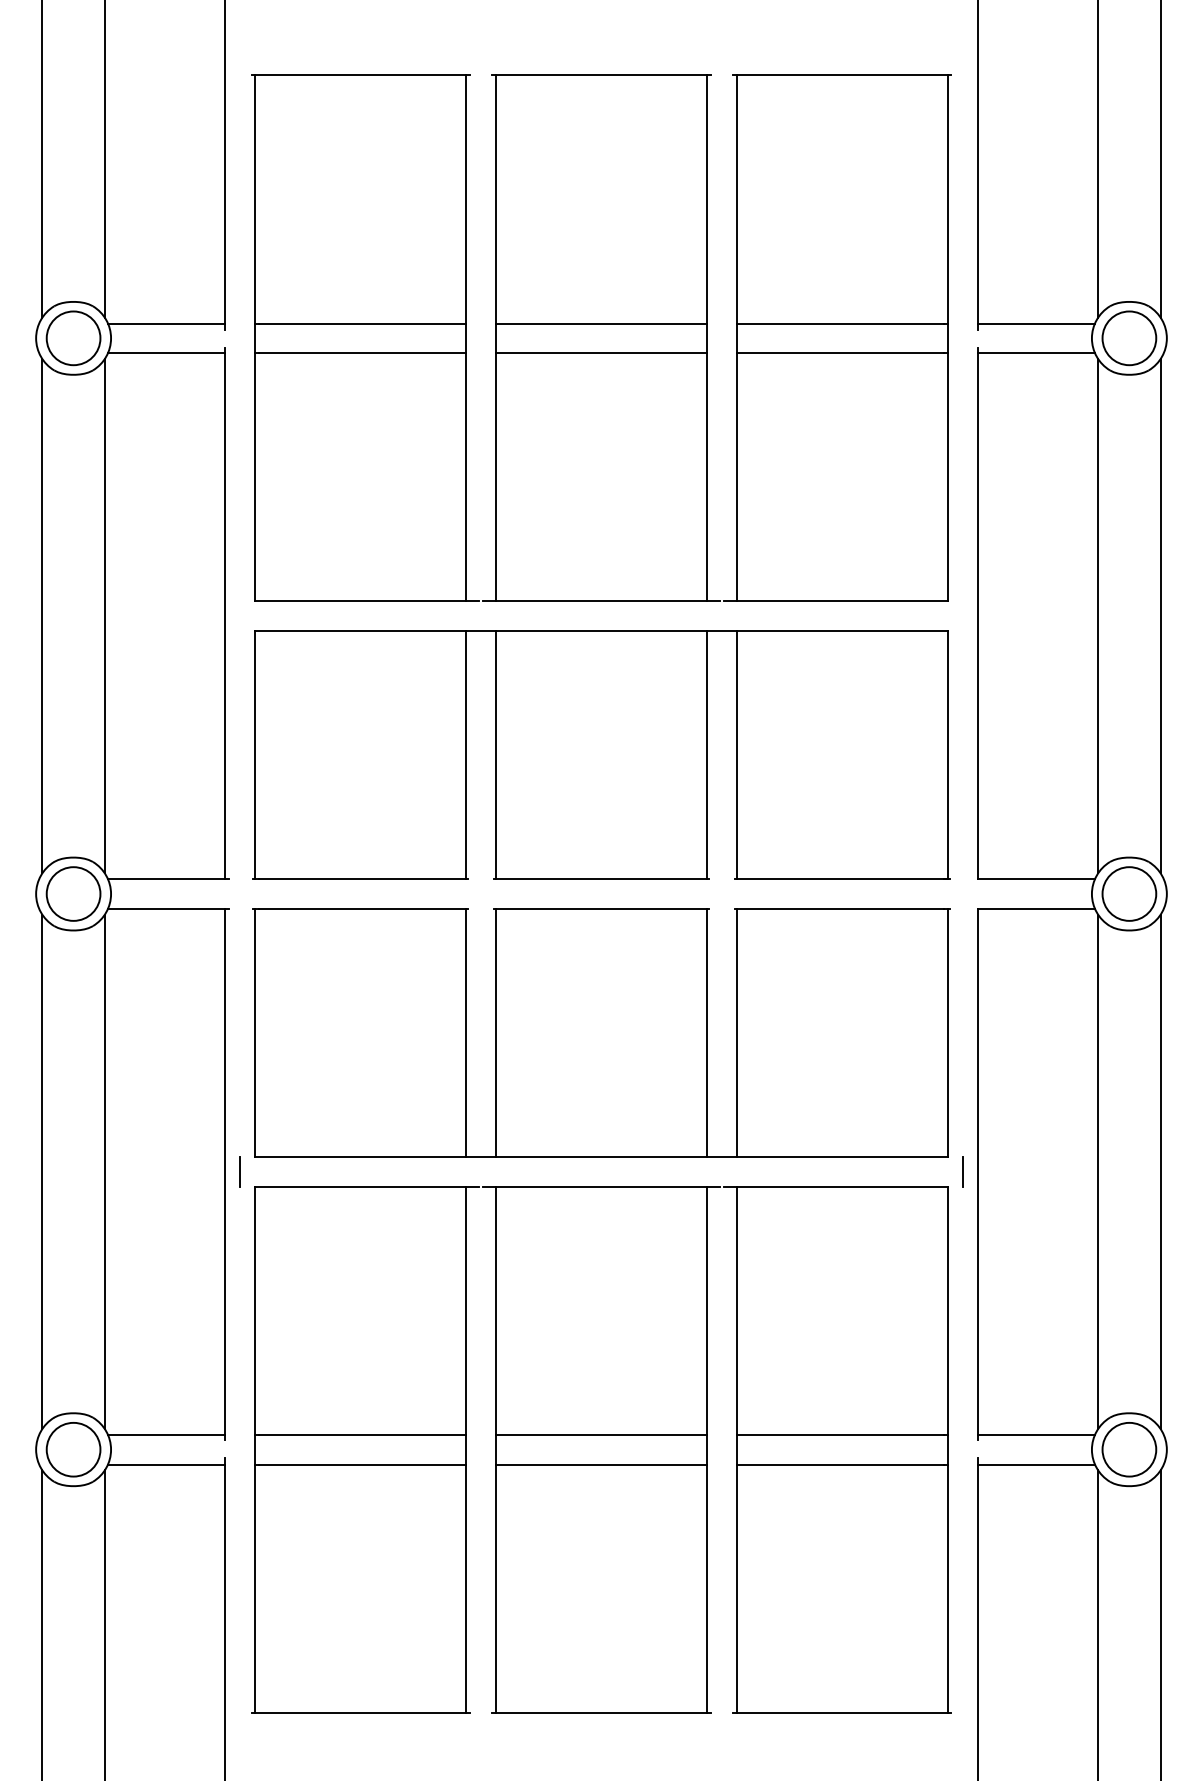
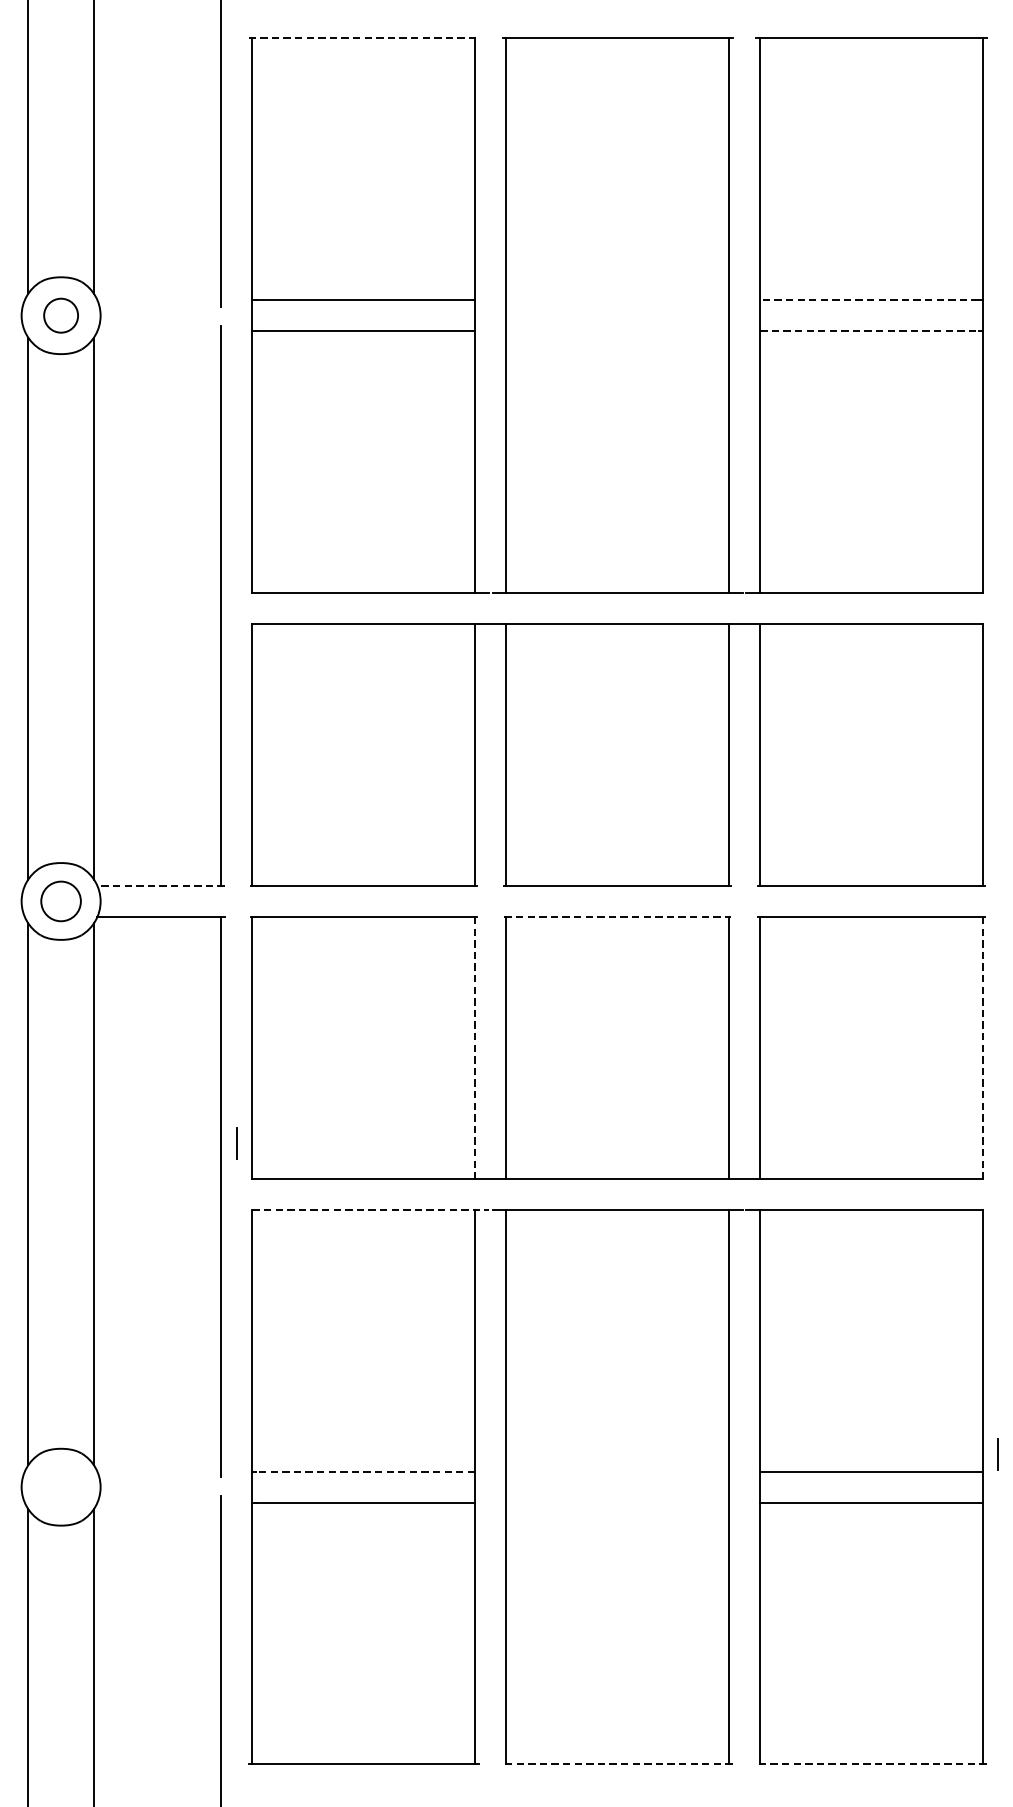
line: (361, 75) -> (364, 38), solid -> dashed
line: (166, 323) -> (159, 300), removed
line: (601, 323) -> (617, 300), removed
line: (840, 323) -> (869, 300), solid -> dashed
circle: (73, 338) -> (61, 315), size x0.6
line: (166, 353) -> (159, 331), removed
line: (601, 353) -> (617, 331), removed
line: (840, 353) -> (869, 331), solid -> dashed
line: (167, 879) -> (160, 886), solid -> dashed
circle: (73, 893) -> (61, 900), size x0.7
line: (602, 908) -> (618, 916), solid -> dashed
line: (466, 1033) -> (475, 1048), solid -> dashed
line: (947, 1033) -> (982, 1048), solid -> dashed
line: (239, 1171) -> (236, 1143), moved
line: (962, 1171) -> (998, 1454), moved
line: (367, 1186) -> (370, 1209), solid -> dashed
line: (166, 1434) -> (159, 1471), removed
line: (362, 1434) -> (365, 1471), solid -> dashed
line: (601, 1434) -> (617, 1471), removed
circle: (73, 1449) -> (61, 1486), removed
line: (166, 1464) -> (159, 1502), removed
line: (601, 1464) -> (617, 1502), removed
line: (600, 1712) -> (616, 1764), solid -> dashed
line: (841, 1712) -> (870, 1764), solid -> dashed

